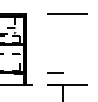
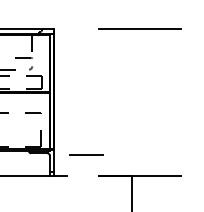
line: (55, 72) -> (86, 154), moved

